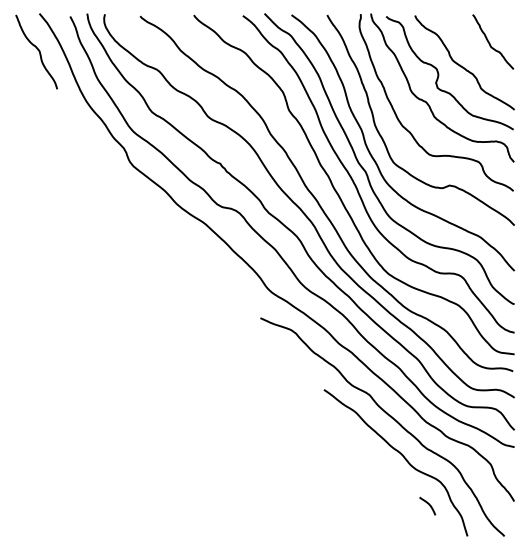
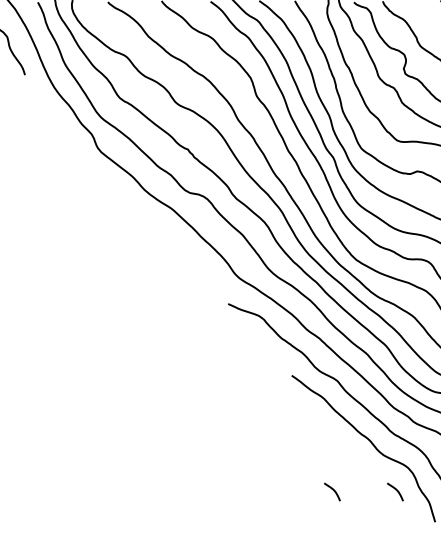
curve: (364, 504) -> (332, 490), added

